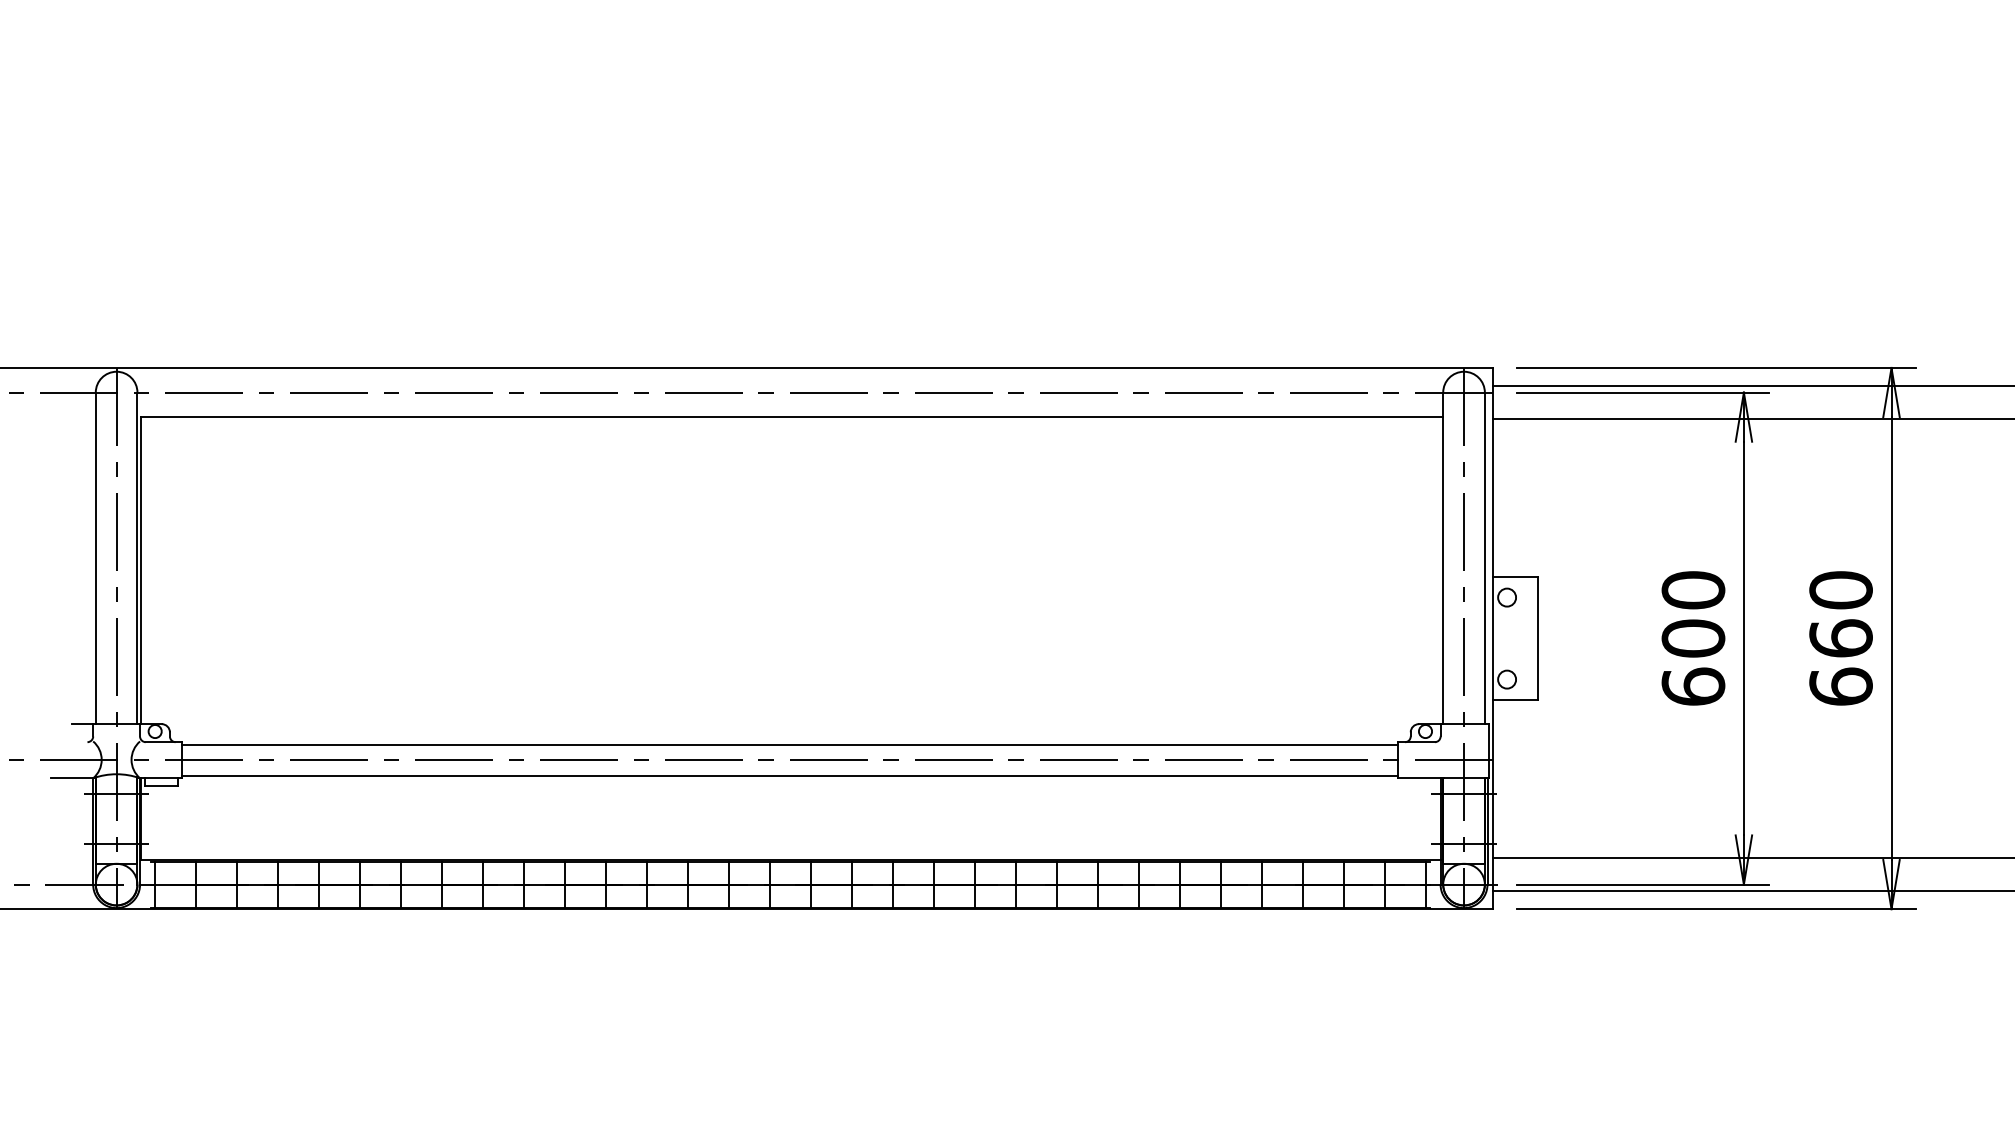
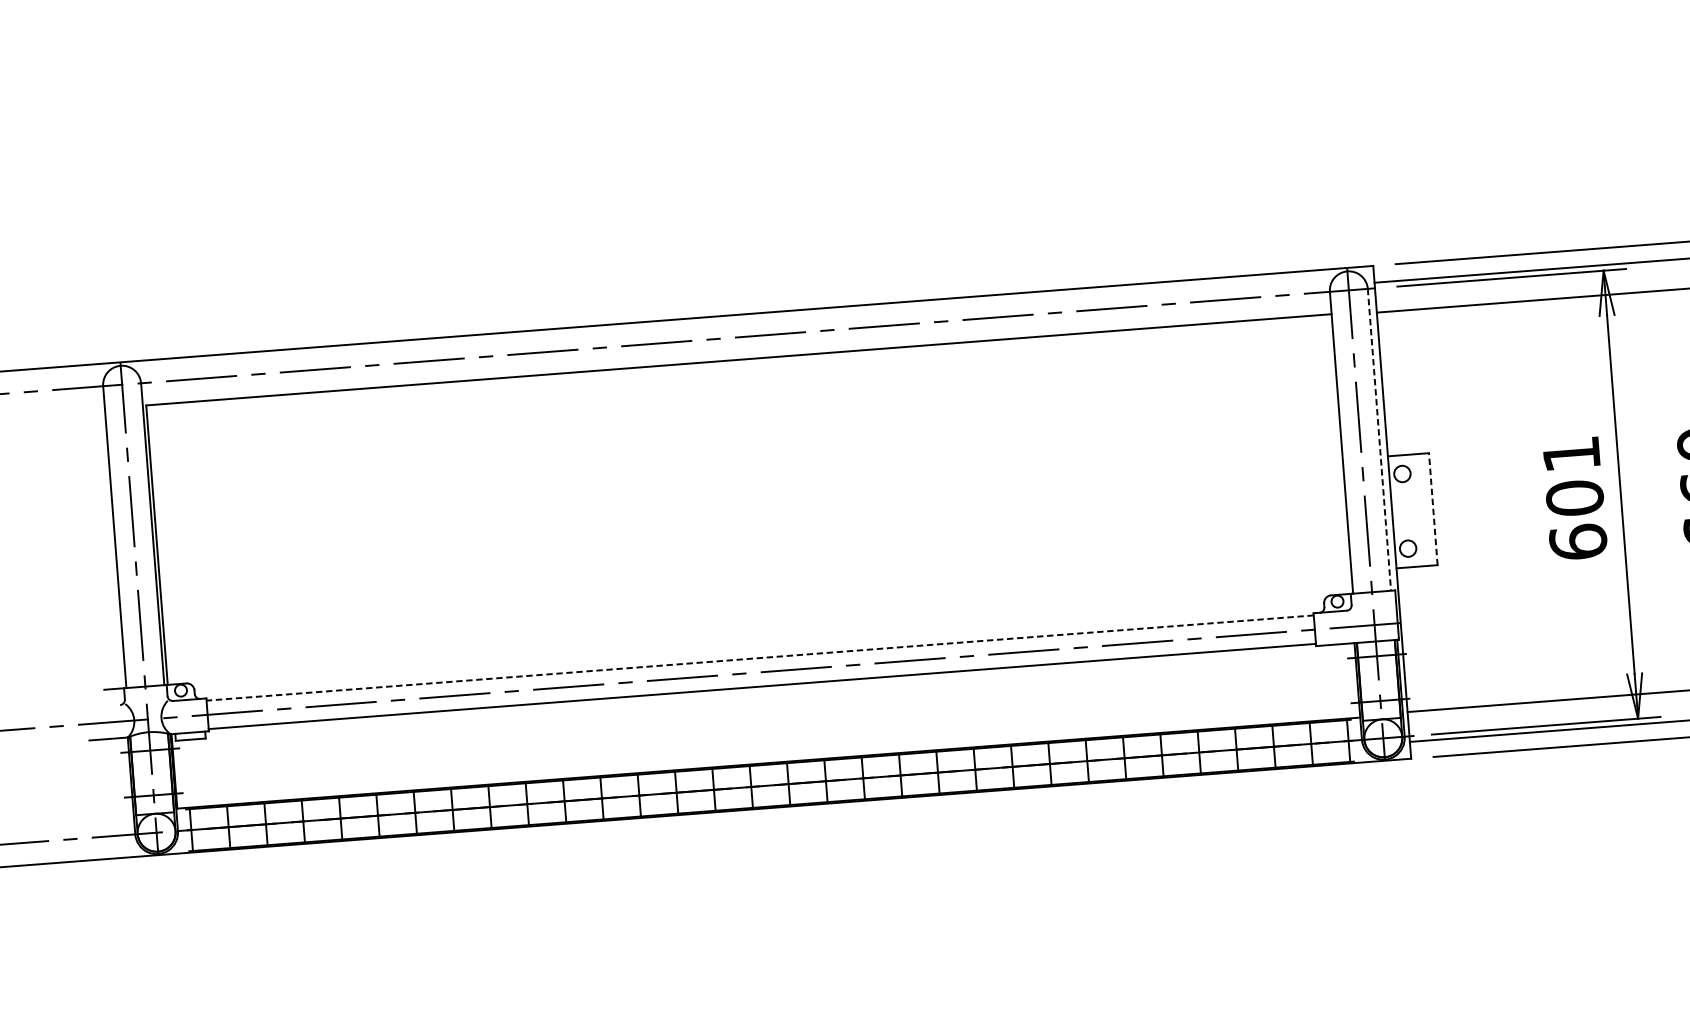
line: (1484, 558) -> (1379, 439), solid -> dashed
text: (1693, 590) -> (1571, 454), 600 -> 601
line: (1537, 638) -> (1432, 509), solid -> dashed
line: (789, 744) -> (759, 658), solid -> dashed

